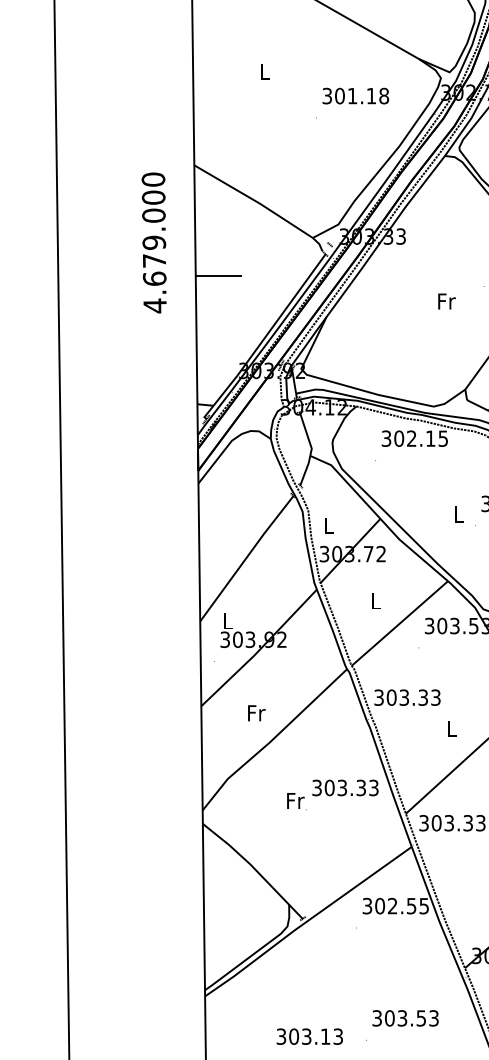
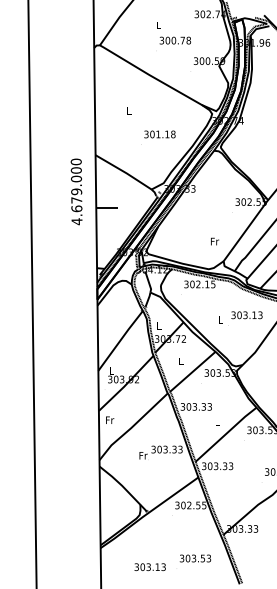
text: (352, 102) -> (158, 137), moved
text: (447, 301) -> (215, 241), moved
text: (257, 711) -> (110, 419), moved

